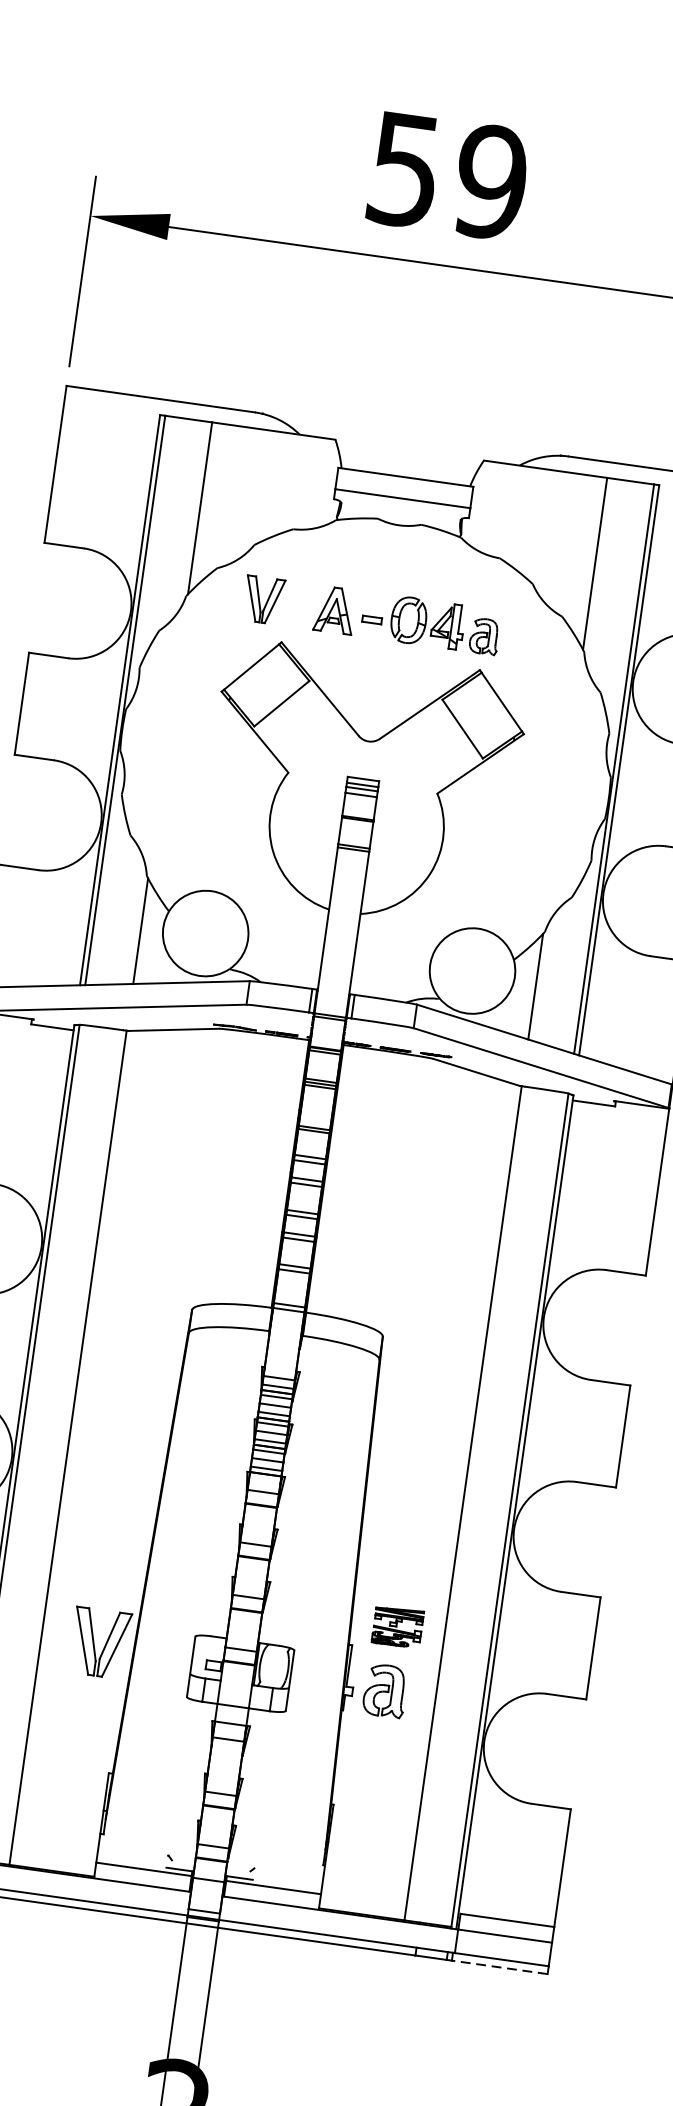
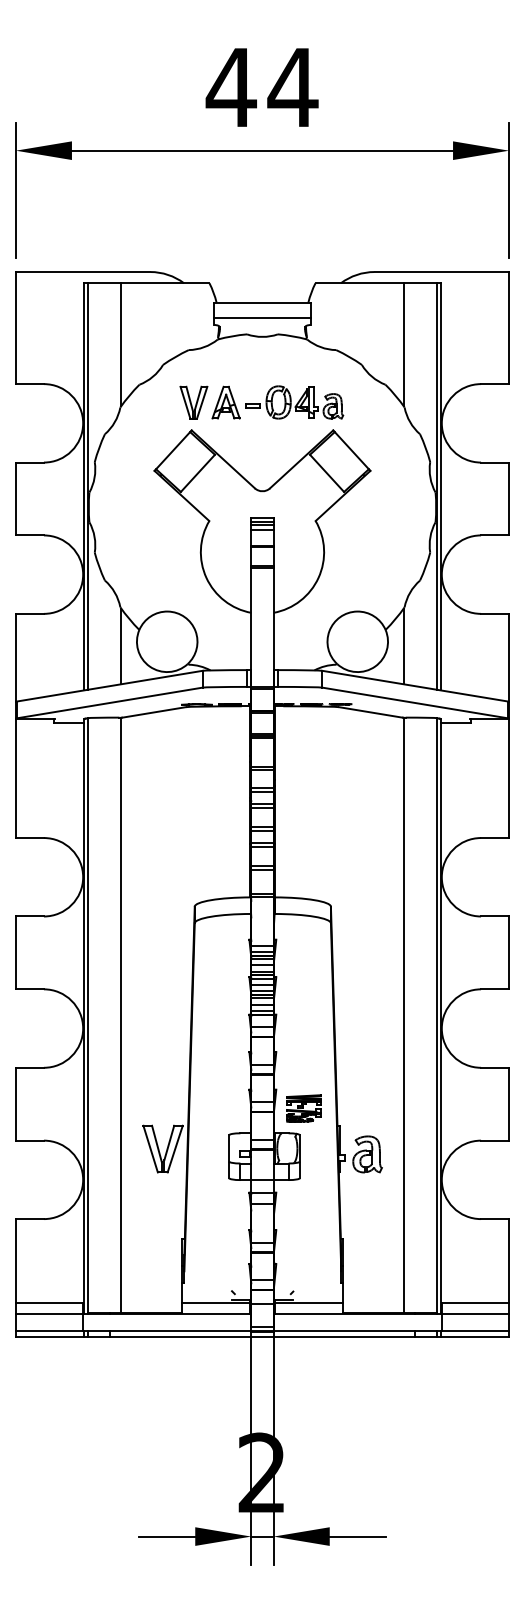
text: (446, 175) -> (261, 87), 59 -> 44
part: (262, 599) -> (193, 402), moved
part: (397, 1626) -> (303, 1108), moved
line: (499, 1966) -> (474, 1336), dashed -> solid

